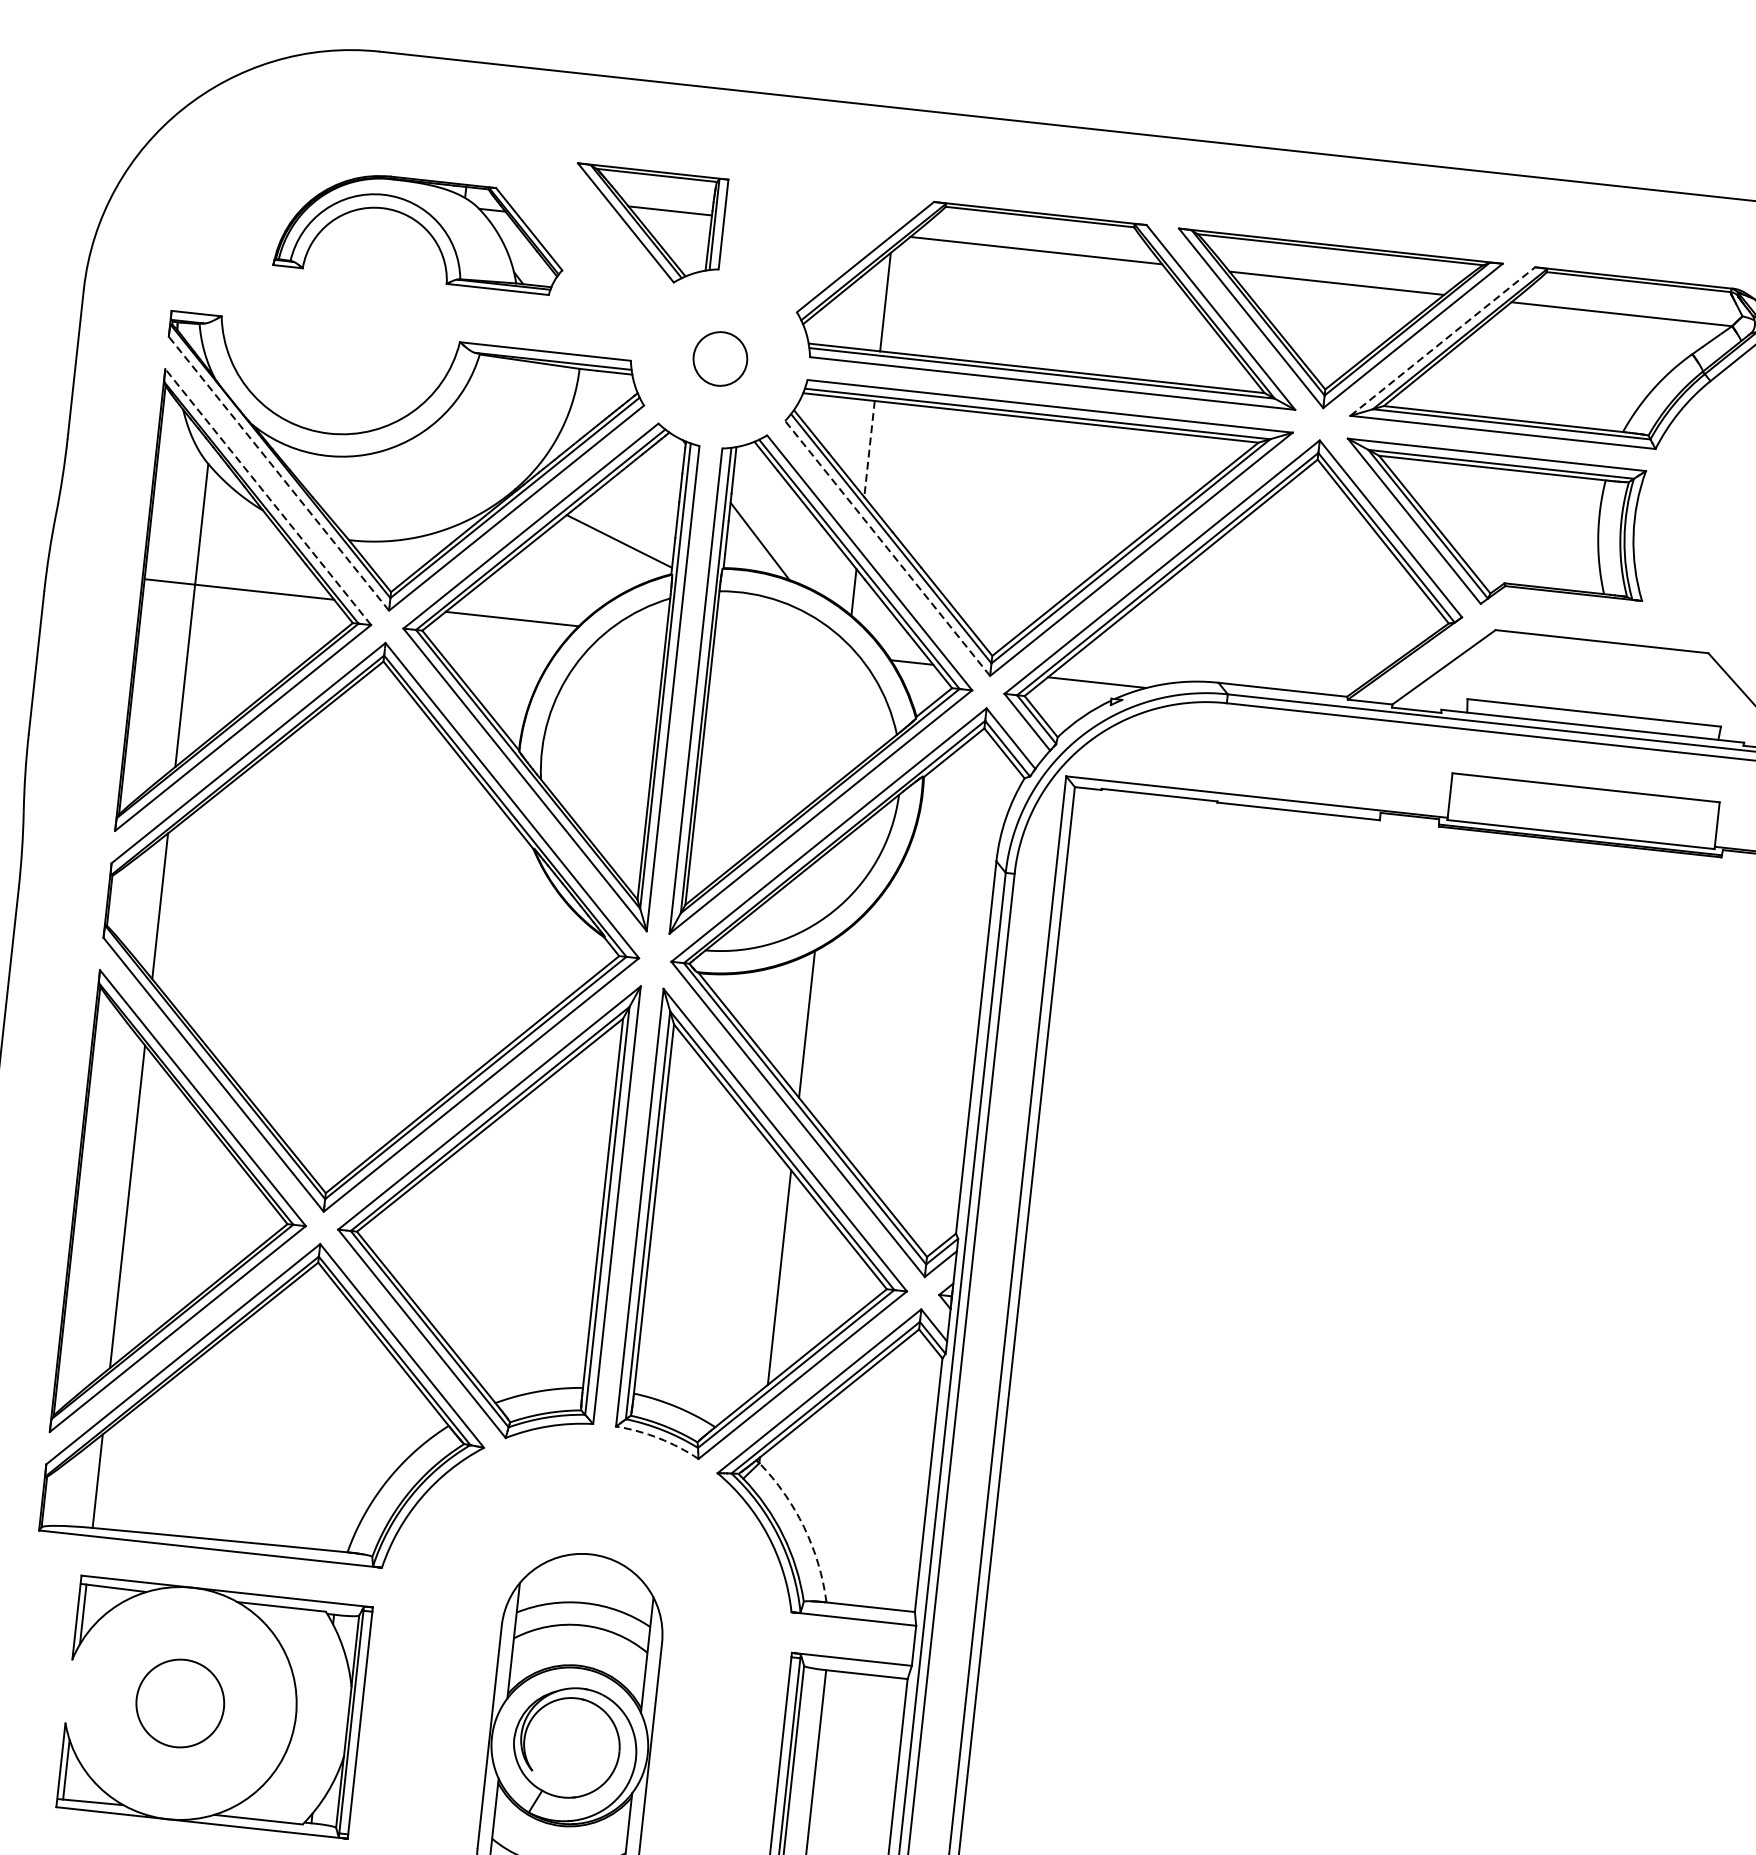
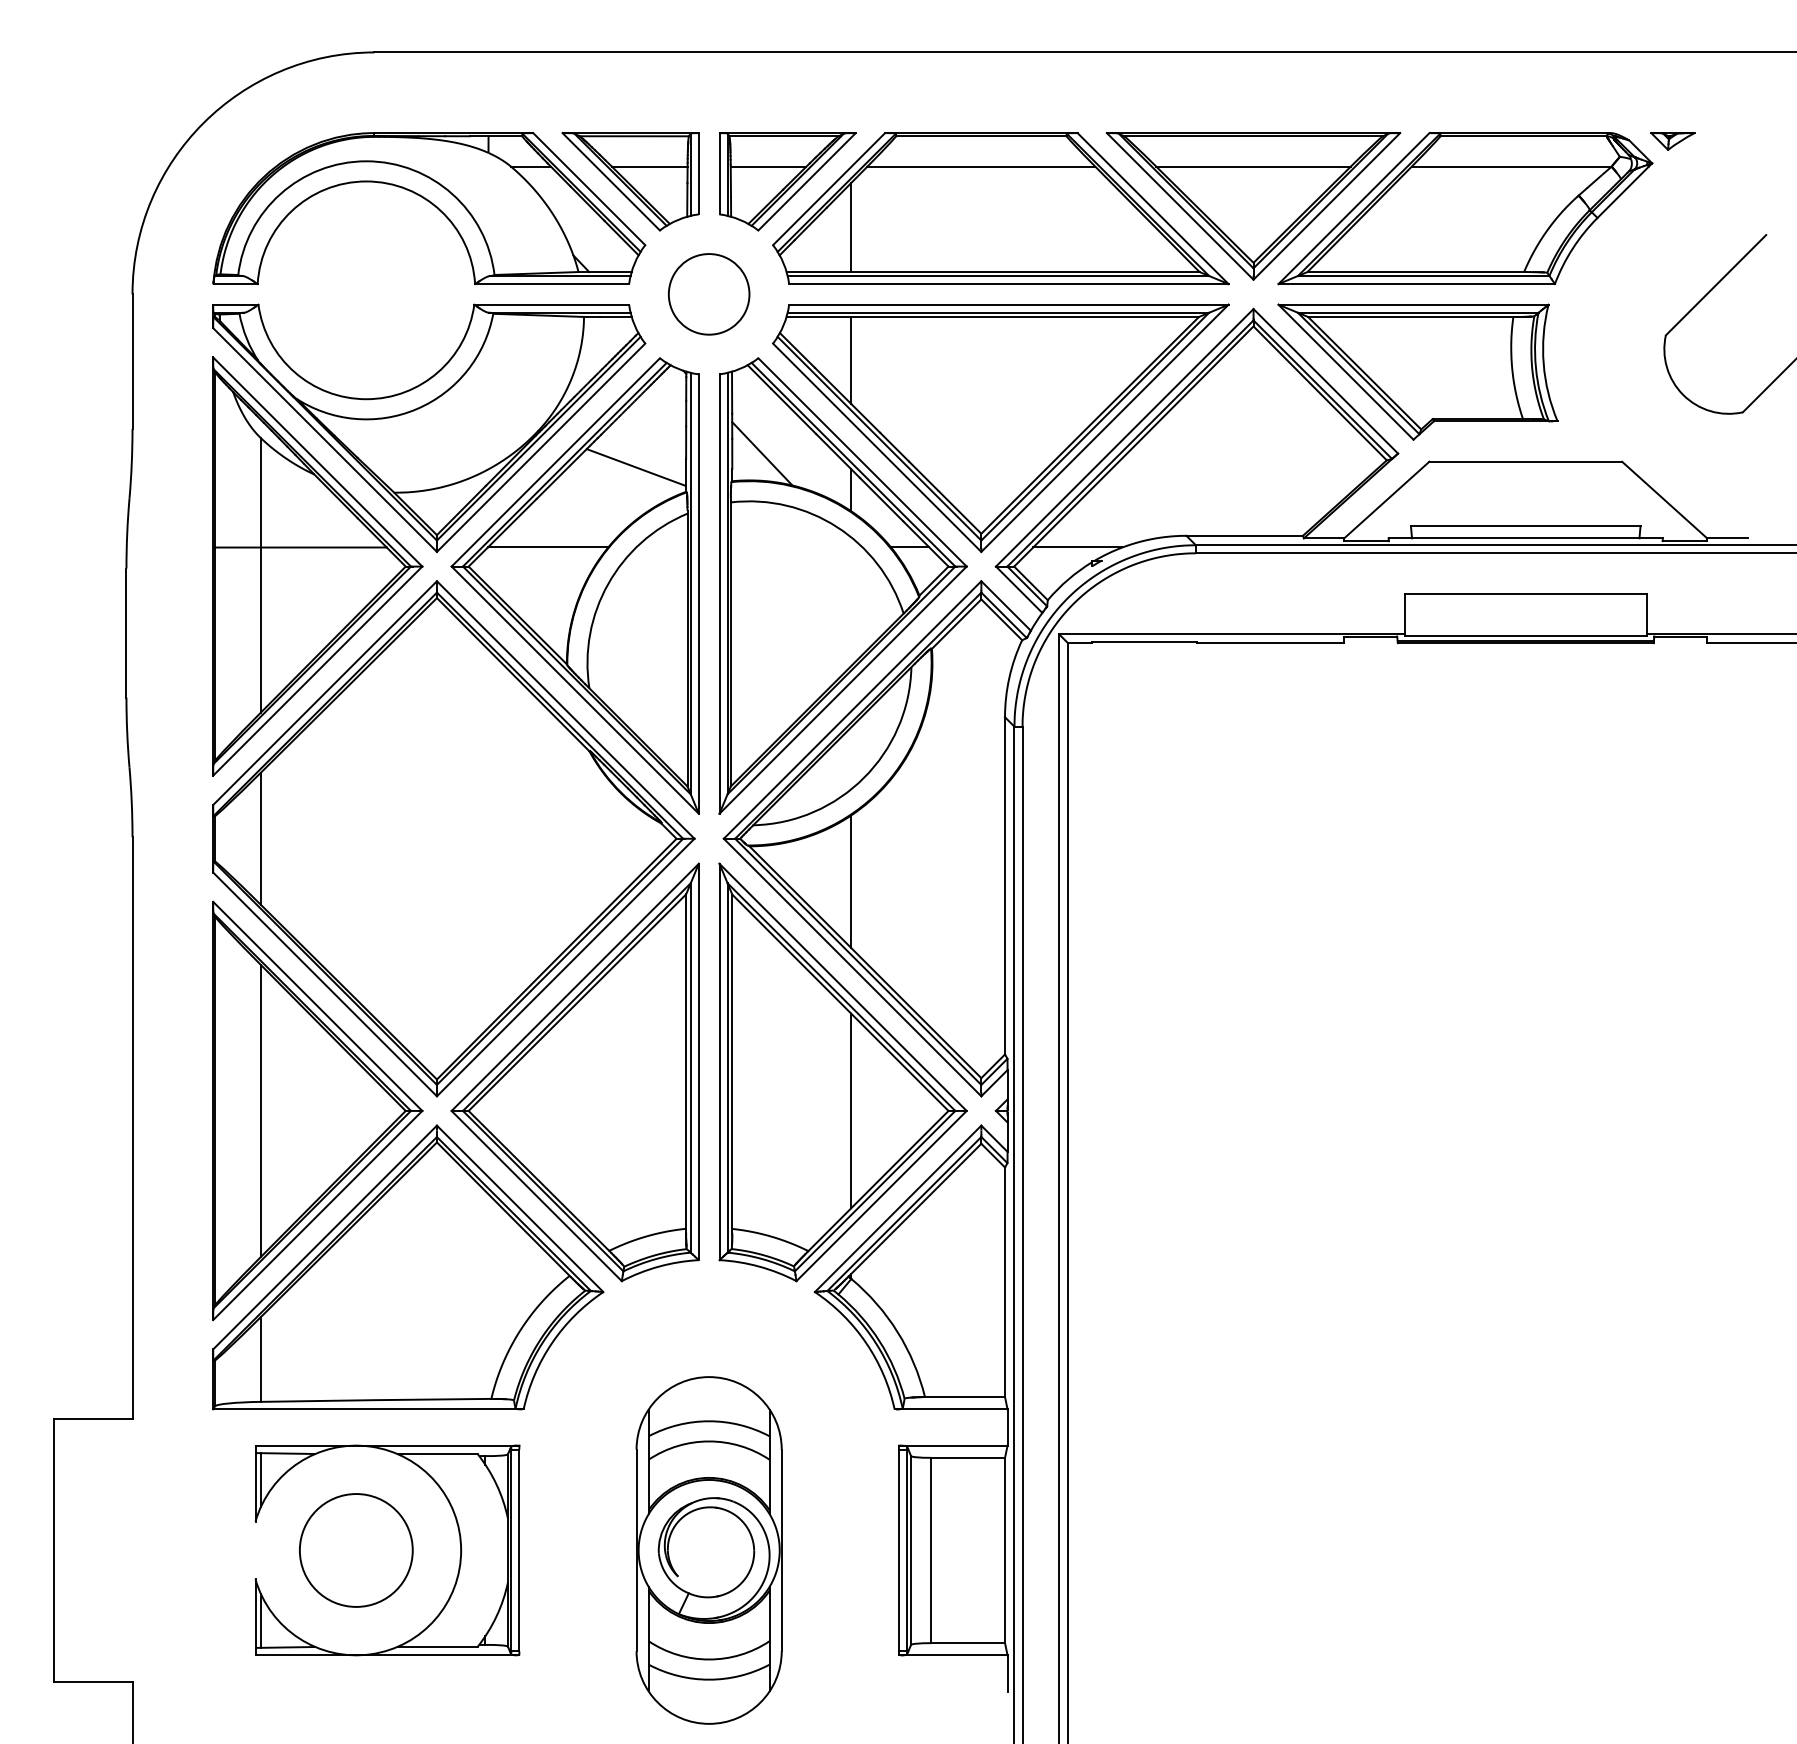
part: (422, 230) -> (429, 208), size x1.67
part: (820, 243) -> (787, 181), added
line: (1443, 341) -> (1354, 208), dashed -> solid
circle: (719, 359) -> (708, 294), size x1.67
line: (869, 449) -> (851, 360), dashed -> solid
line: (278, 473) -> (324, 439), dashed -> solid
line: (267, 497) -> (317, 462), dashed -> solid
line: (886, 548) -> (876, 447), dashed -> solid
arc: (659, 1438) -> (759, 1266), dashed -> solid
arc: (803, 1527) -> (897, 1332), dashed -> solid
circle: (180, 1703) -> (356, 1550), size x1.43

